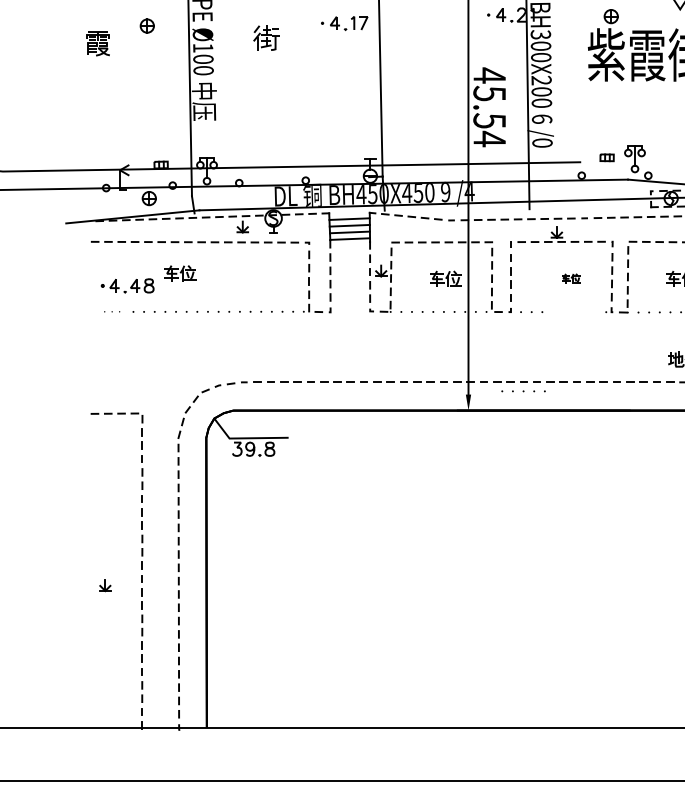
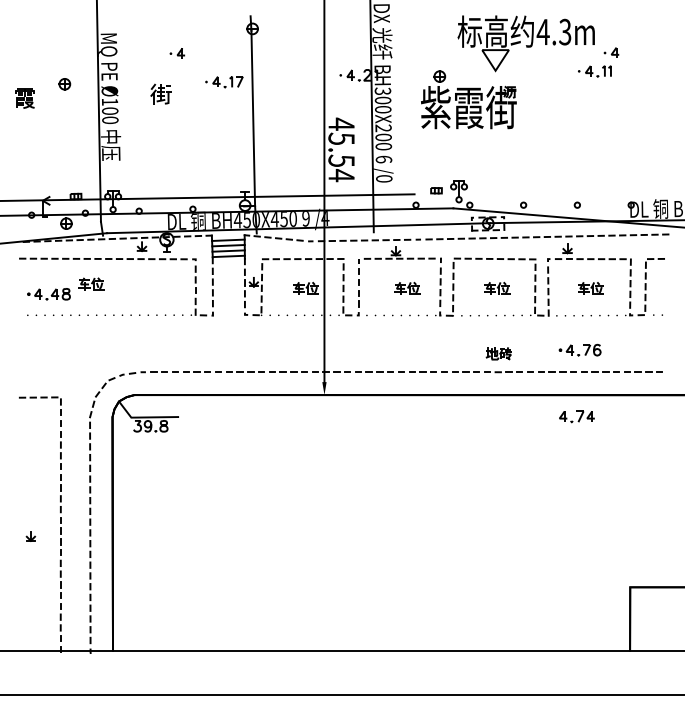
part: (571, 277) -> (407, 287), size x1.67
part: (112, 310) -> (36, 314), size x1.43
part: (522, 391) -> (409, 315), moved

